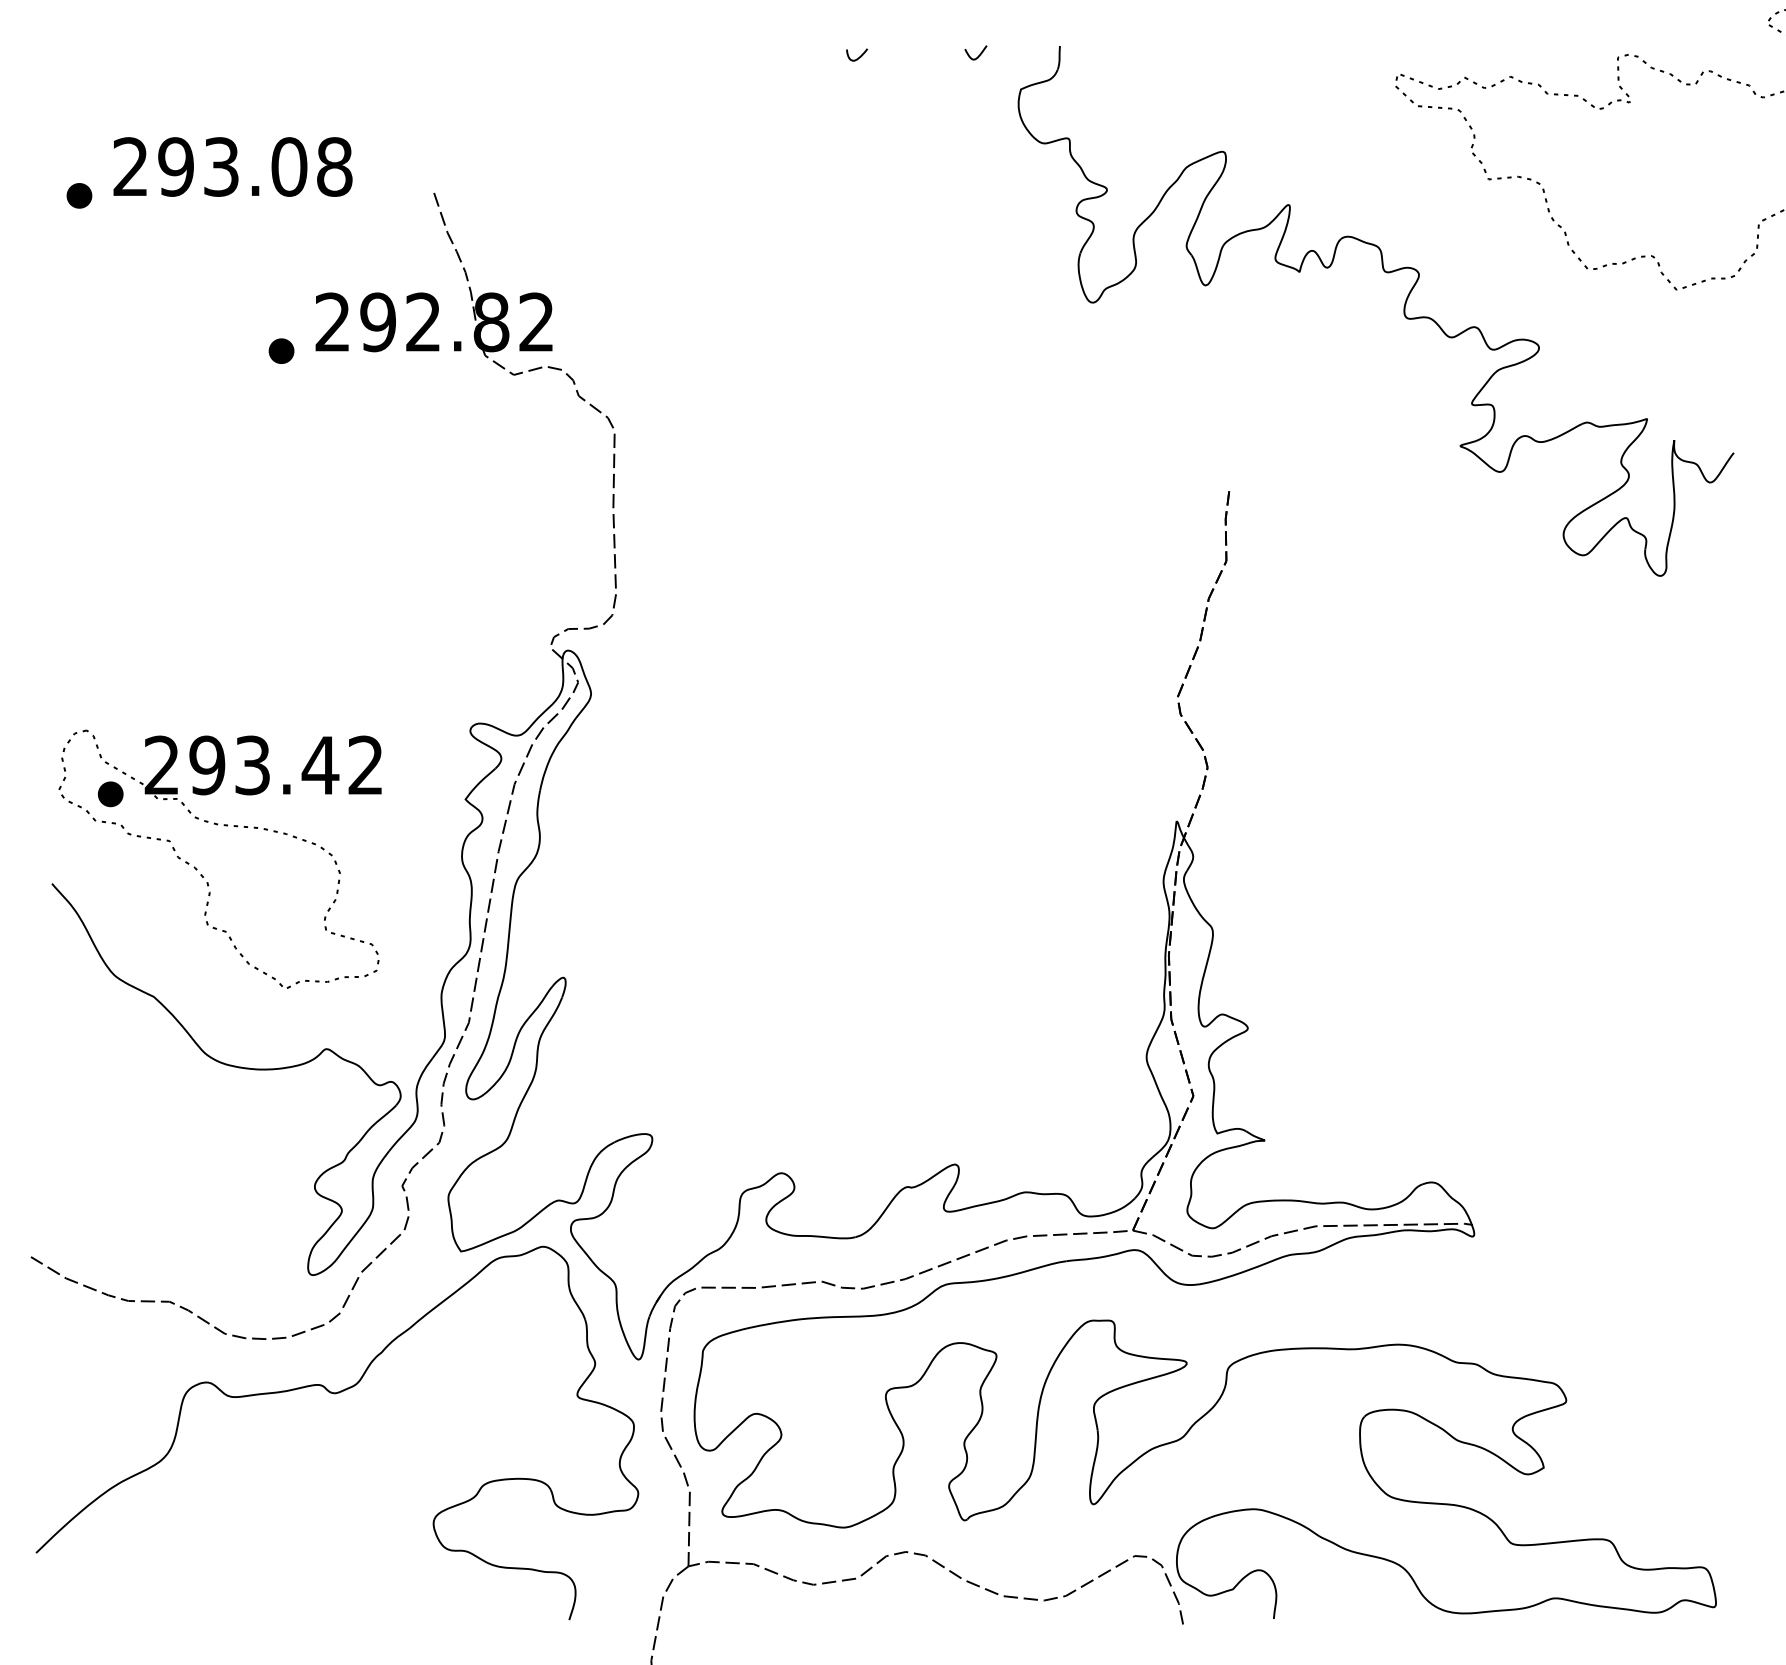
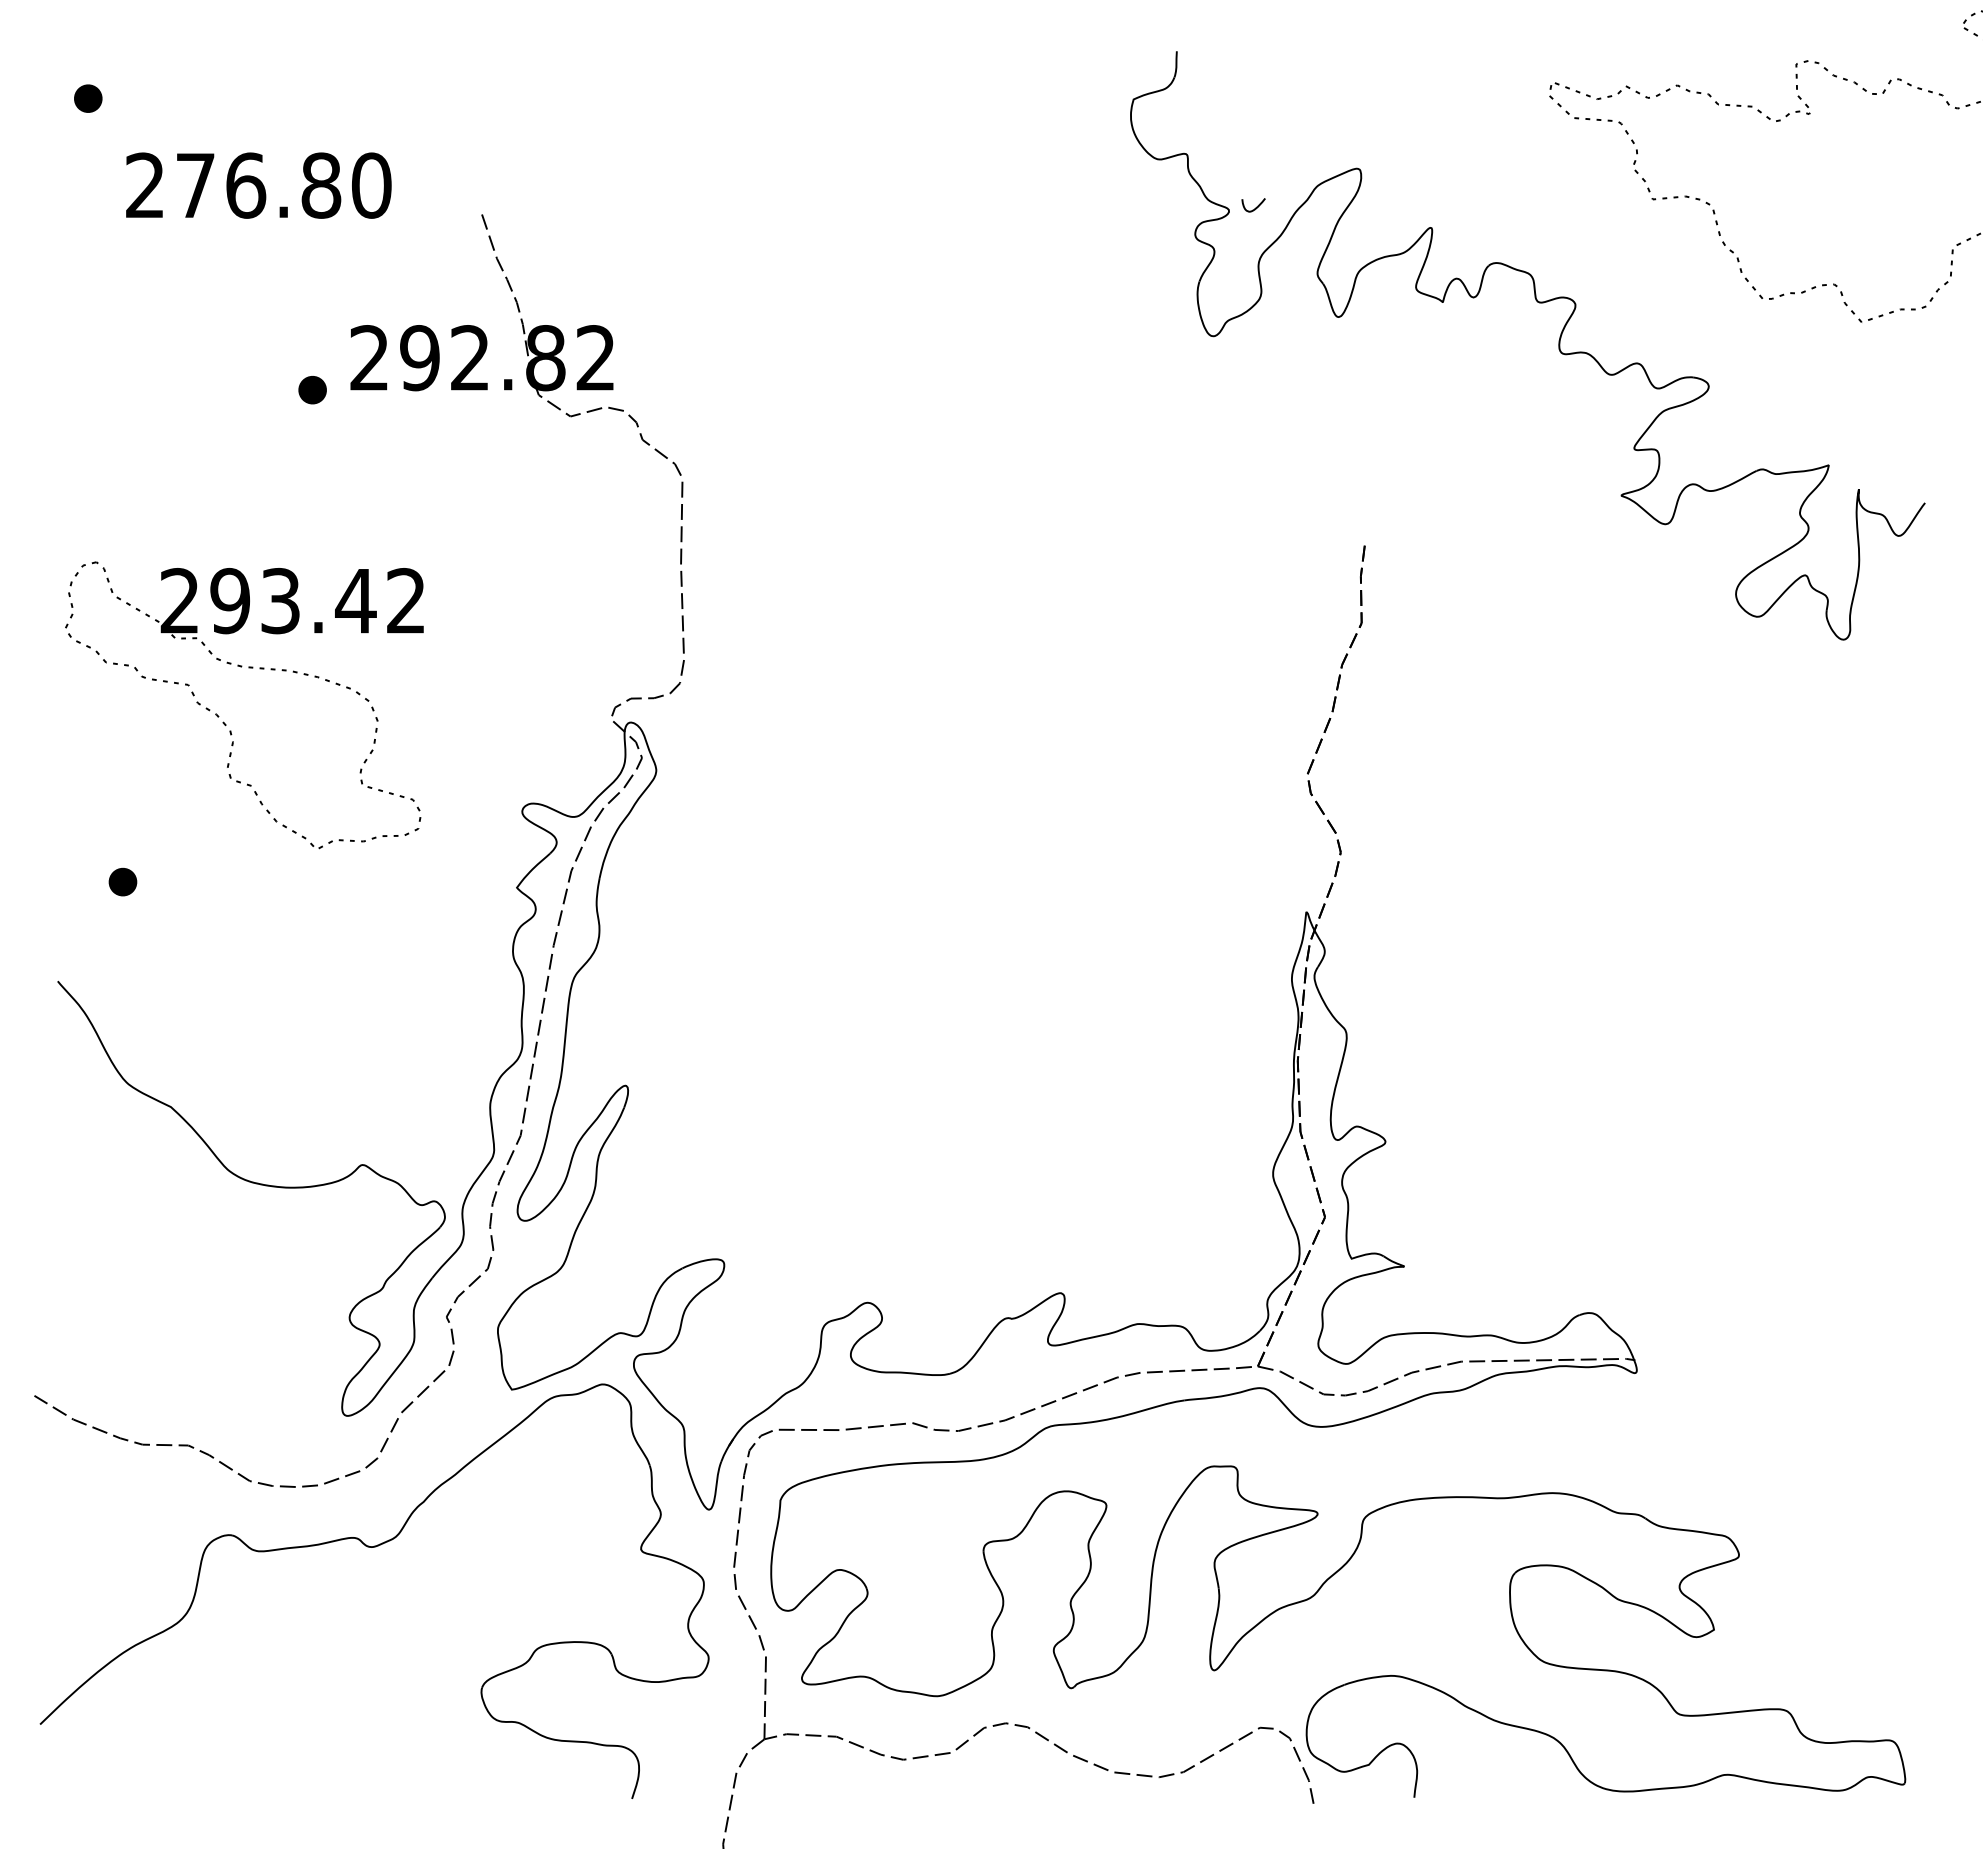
curve: (978, 55) -> (1086, 61), removed
curve: (858, 56) -> (1255, 207), moved
text: (255, 166) -> (283, 185), 293.08 -> 276.80
part: (79, 195) -> (88, 98), moved
part: (203, 875) -> (225, 723), moved

